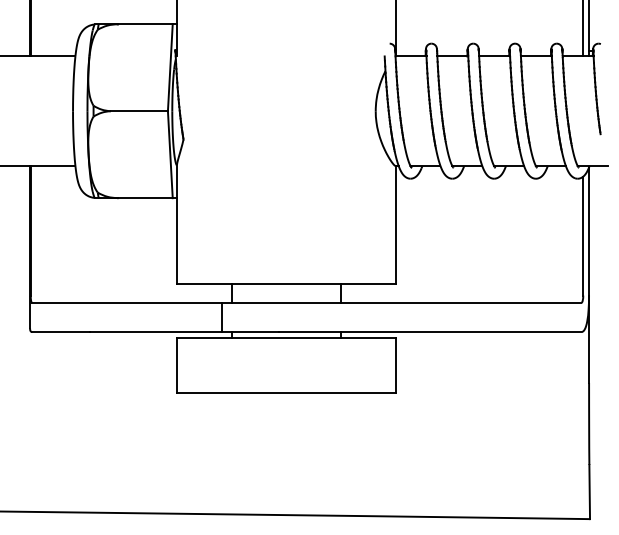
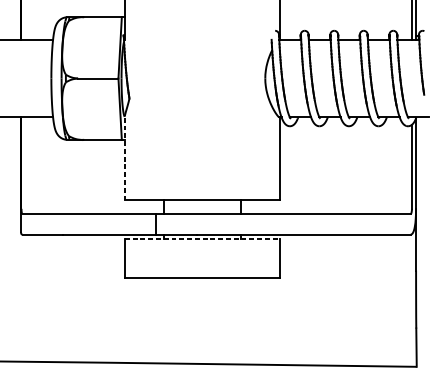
line: (177, 223) -> (125, 157), solid -> dashed
line: (286, 338) -> (202, 239), solid -> dashed

